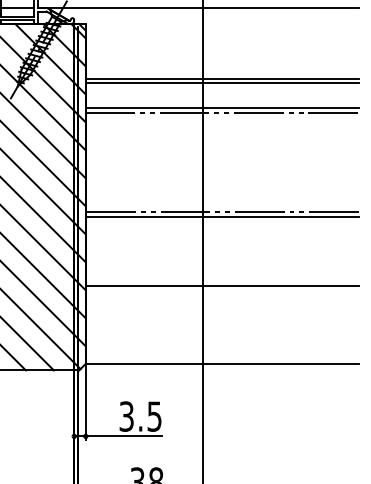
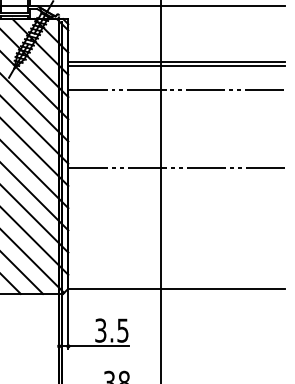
line: (221, 108) -> (176, 86), removed
line: (221, 217) -> (176, 172), removed
line: (221, 286) -> (176, 227), removed

